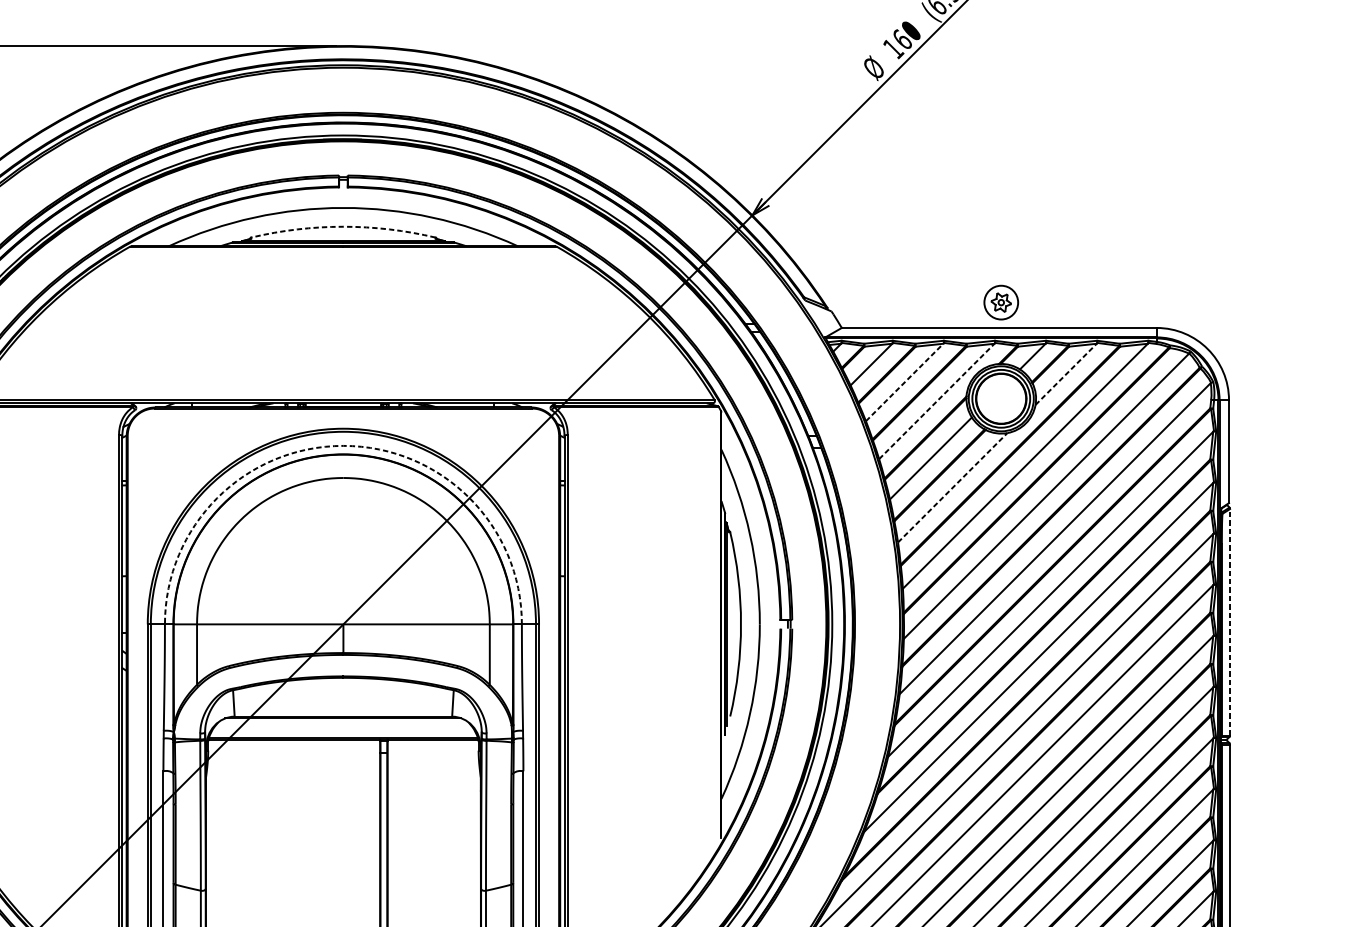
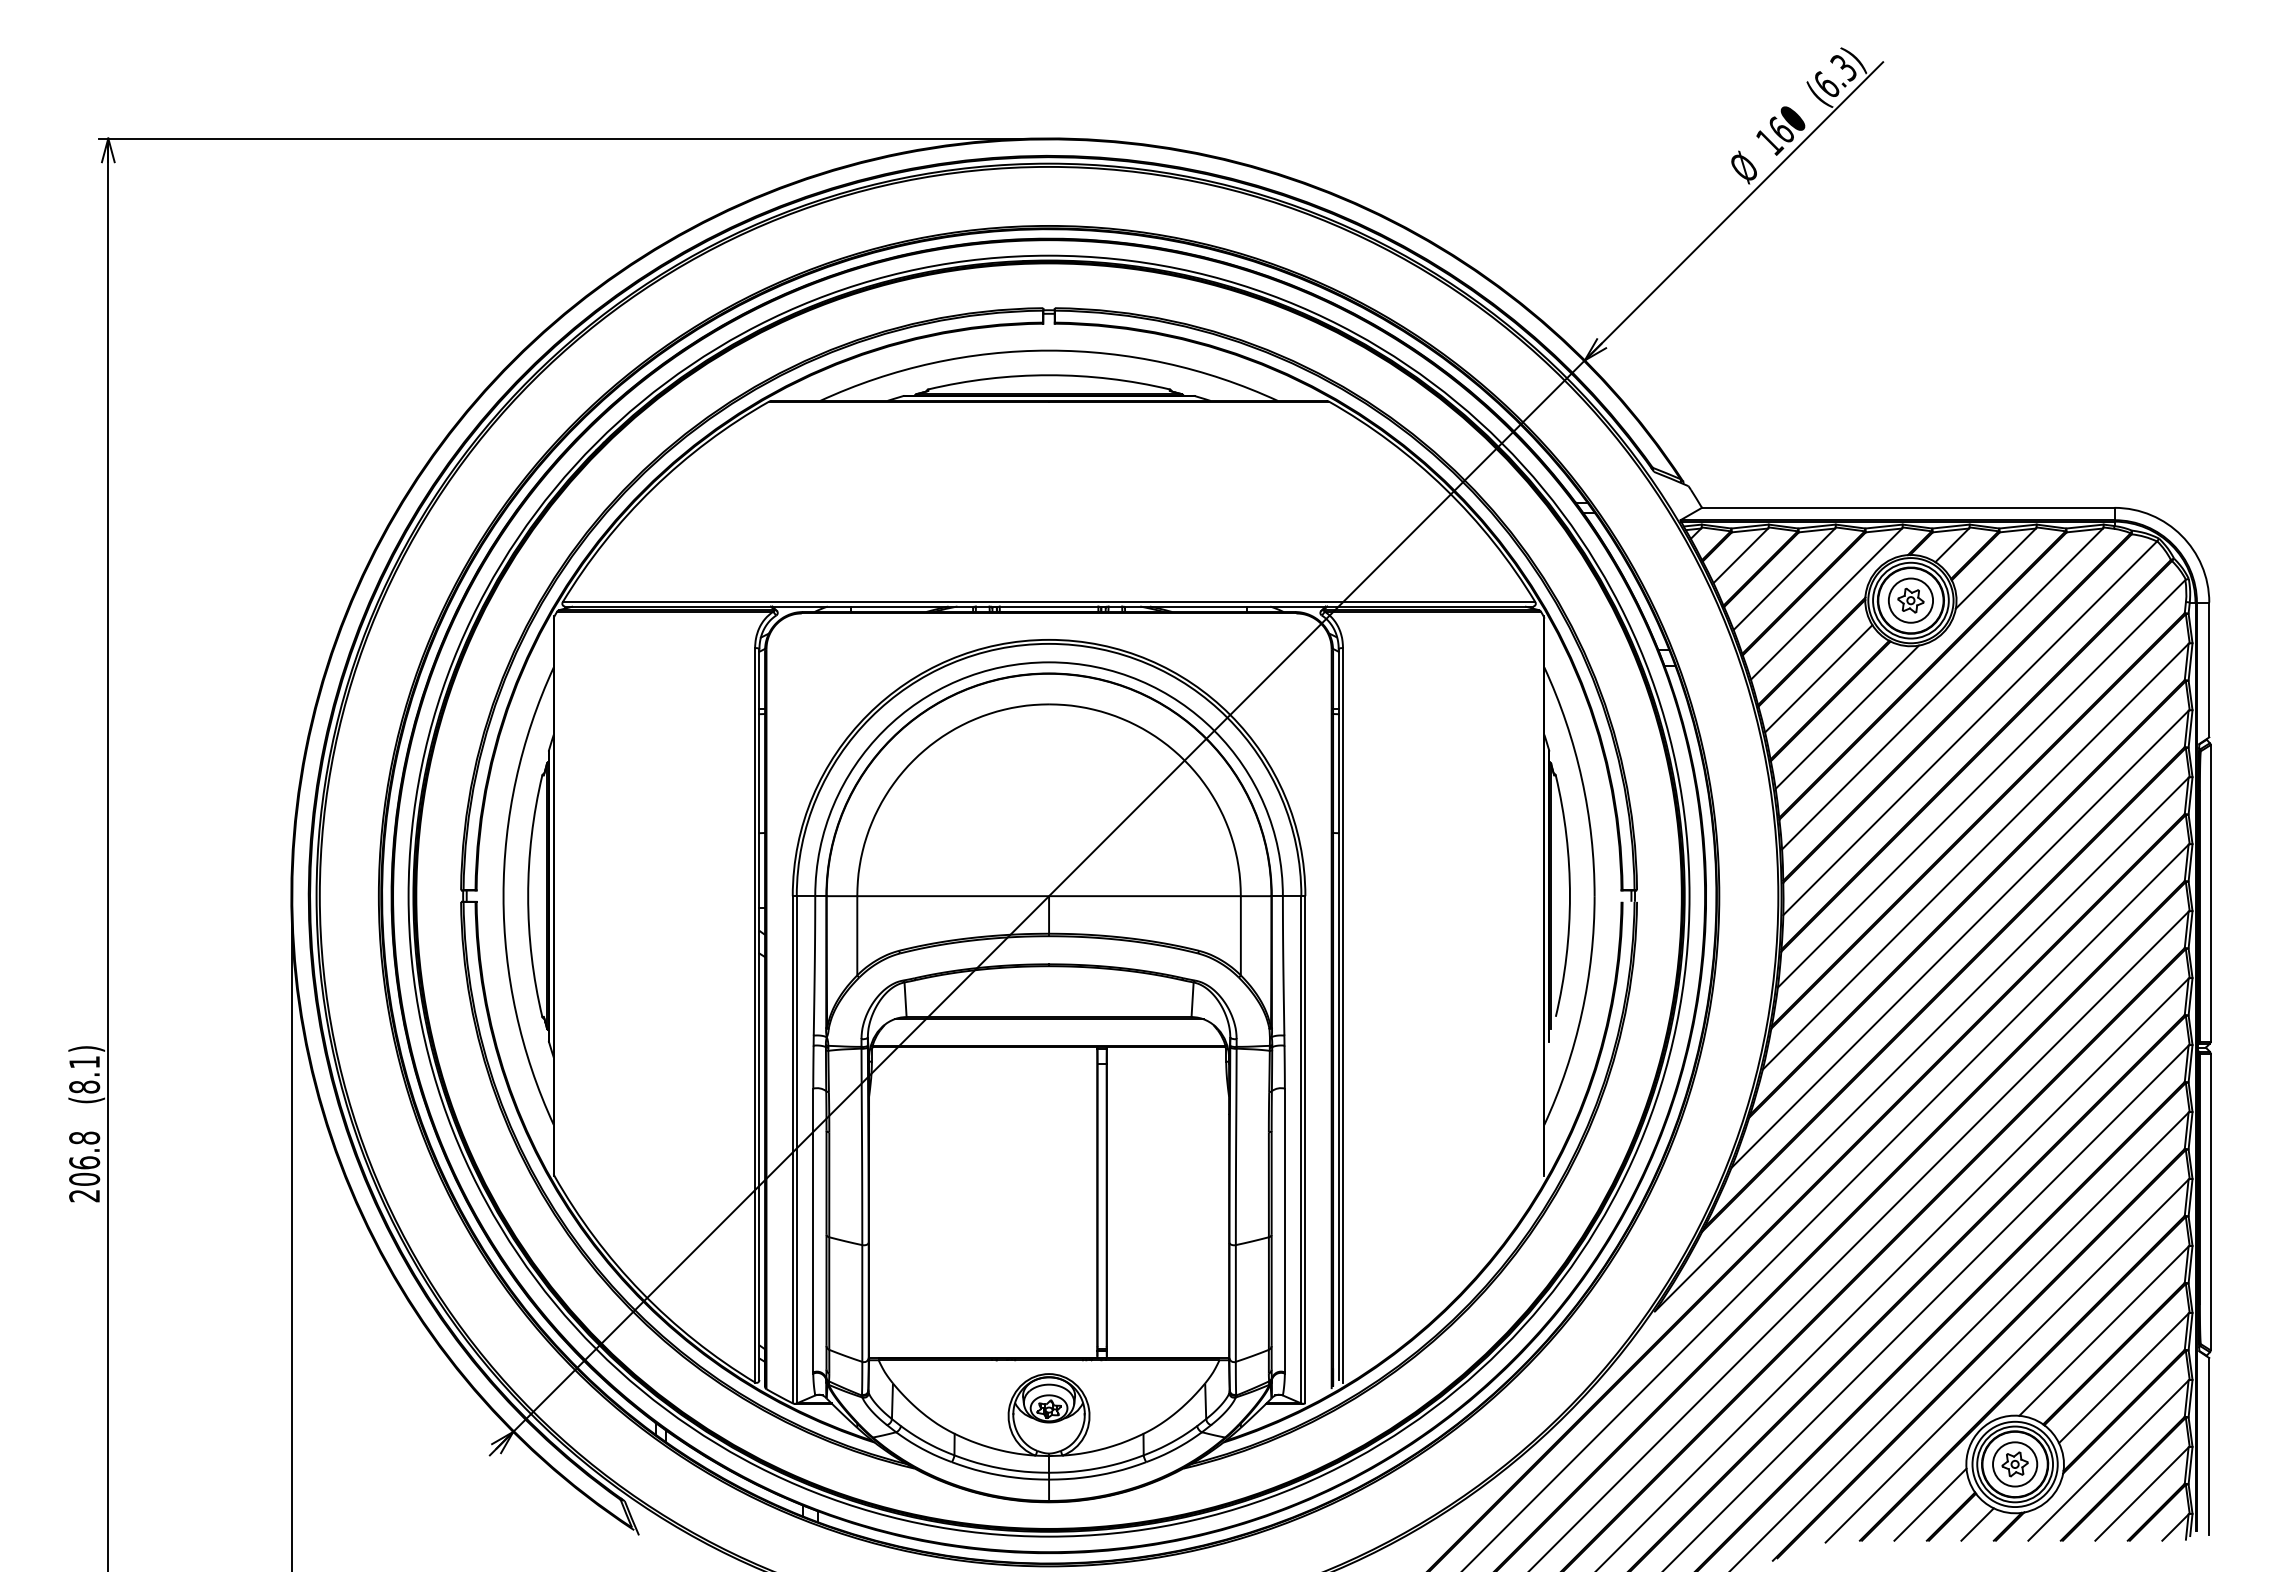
arc: (343, 226) -> (1049, 375), dashed -> solid
part: (1000, 302) -> (1910, 600), moved
line: (1065, 374) -> (1995, 568), dashed -> solid
line: (904, 382) -> (1784, 579), dashed -> solid
line: (936, 401) -> (1826, 604), dashed -> solid
arc: (343, 446) -> (1049, 662), dashed -> solid
line: (952, 487) -> (1847, 716), dashed -> solid
line: (1229, 621) -> (2210, 892), dashed -> solid

